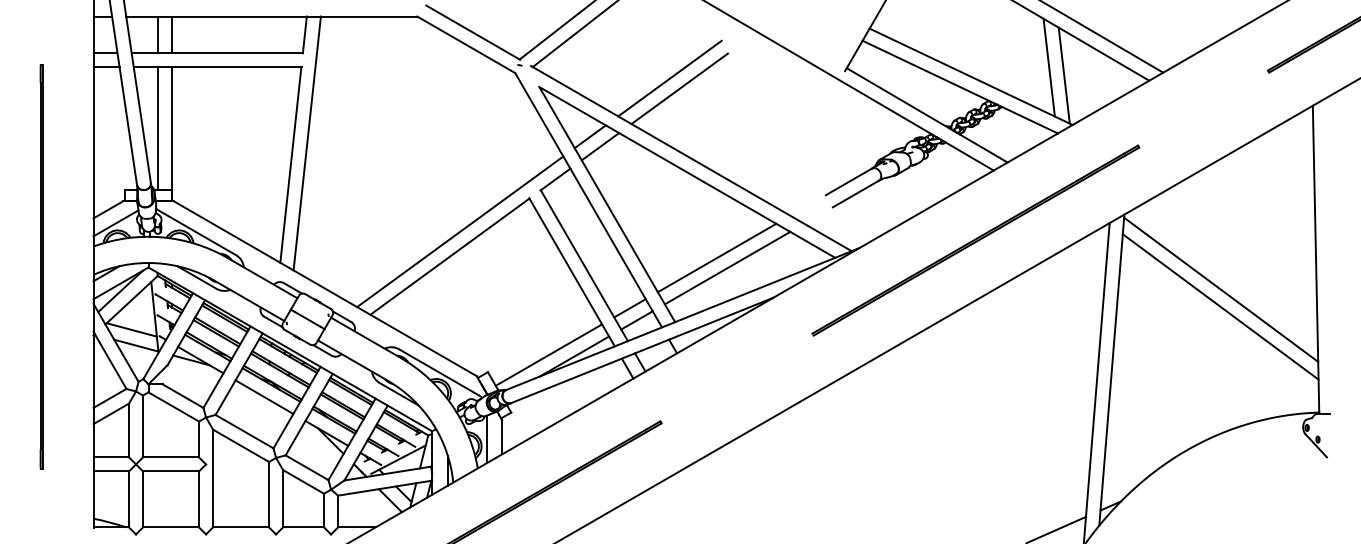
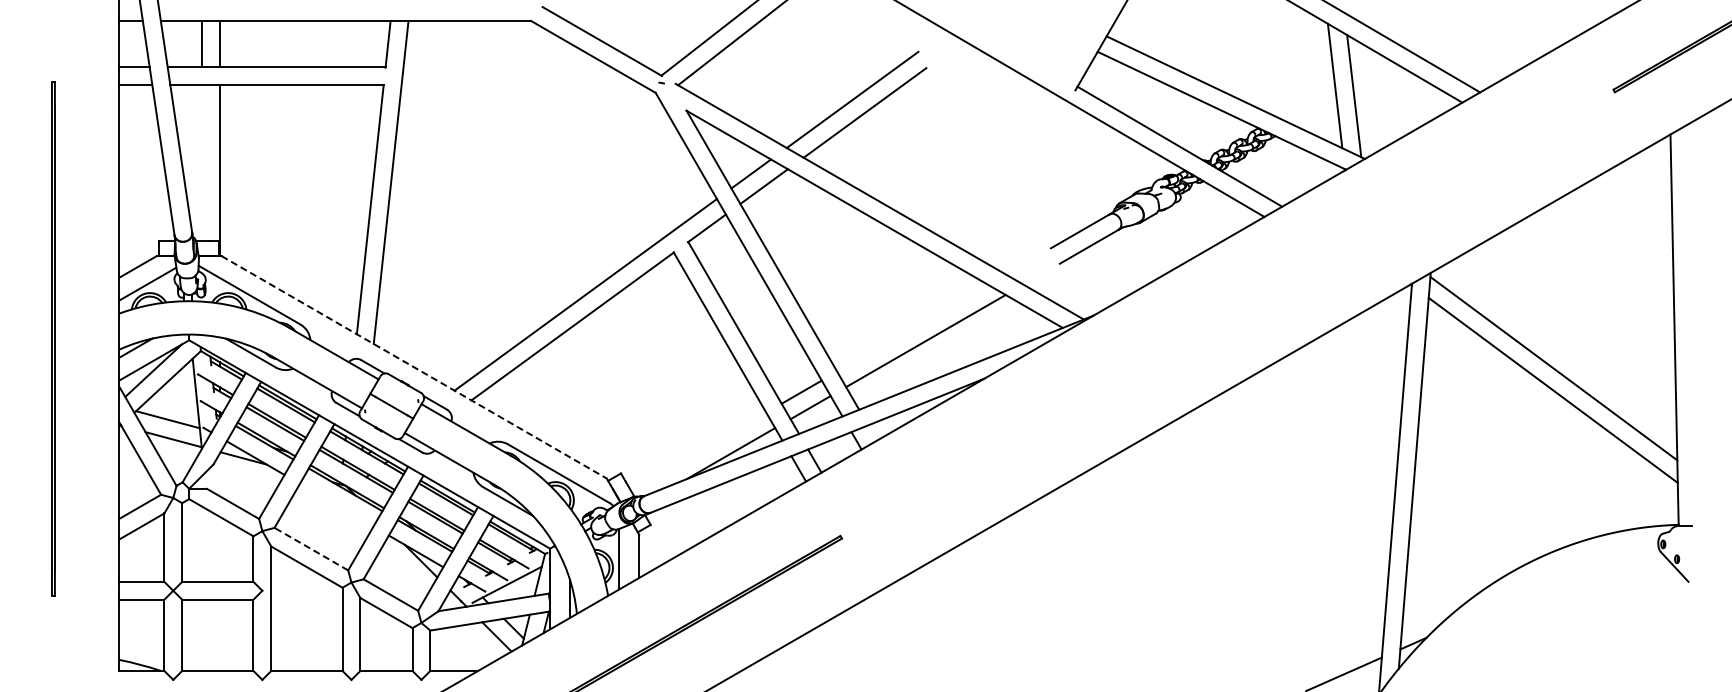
line: (158, 128) -> (201, 163), removed
part: (975, 240) -> (1241, 305), removed
line: (717, 257) -> (912, 327), removed
line: (325, 288) -> (414, 367), solid -> dashed
line: (548, 354) -> (698, 451), removed
line: (264, 396) -> (336, 504), removed
line: (244, 431) -> (311, 549), solid -> dashed

